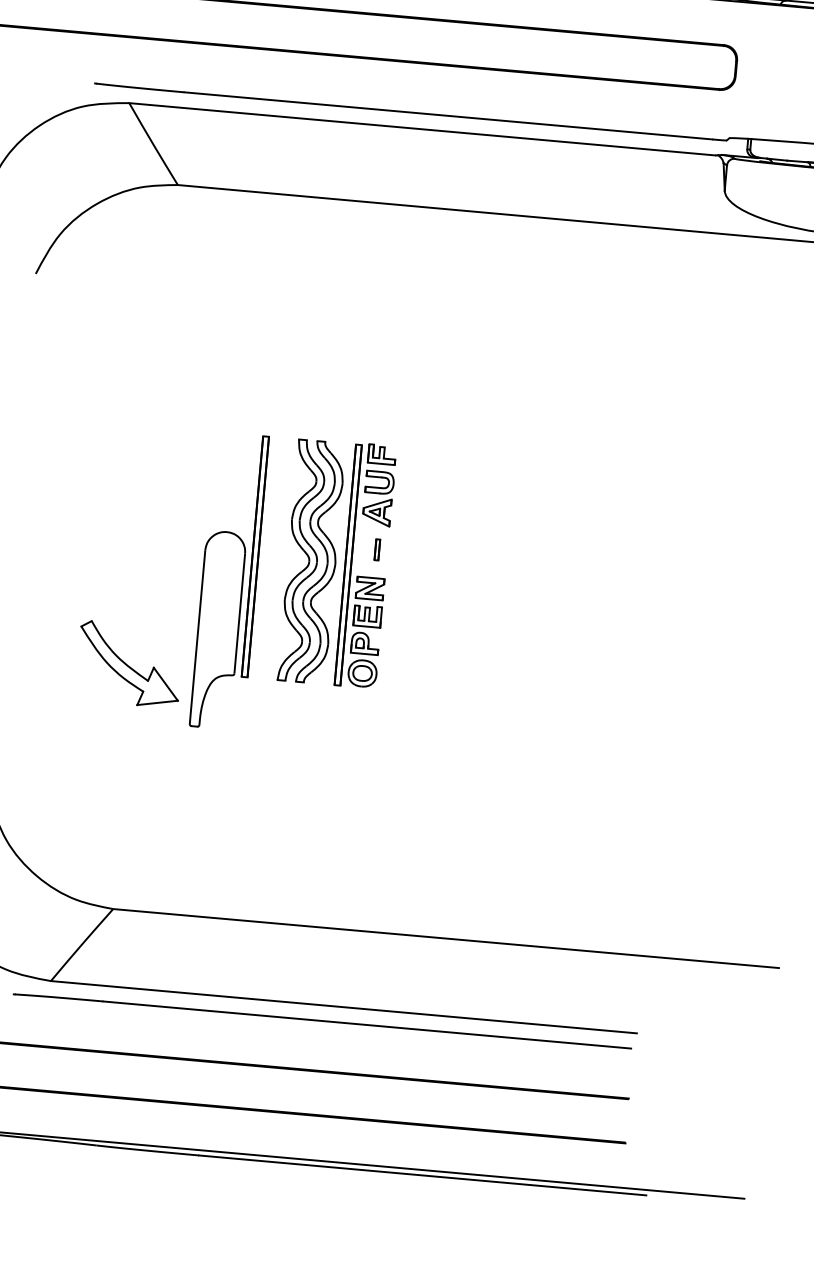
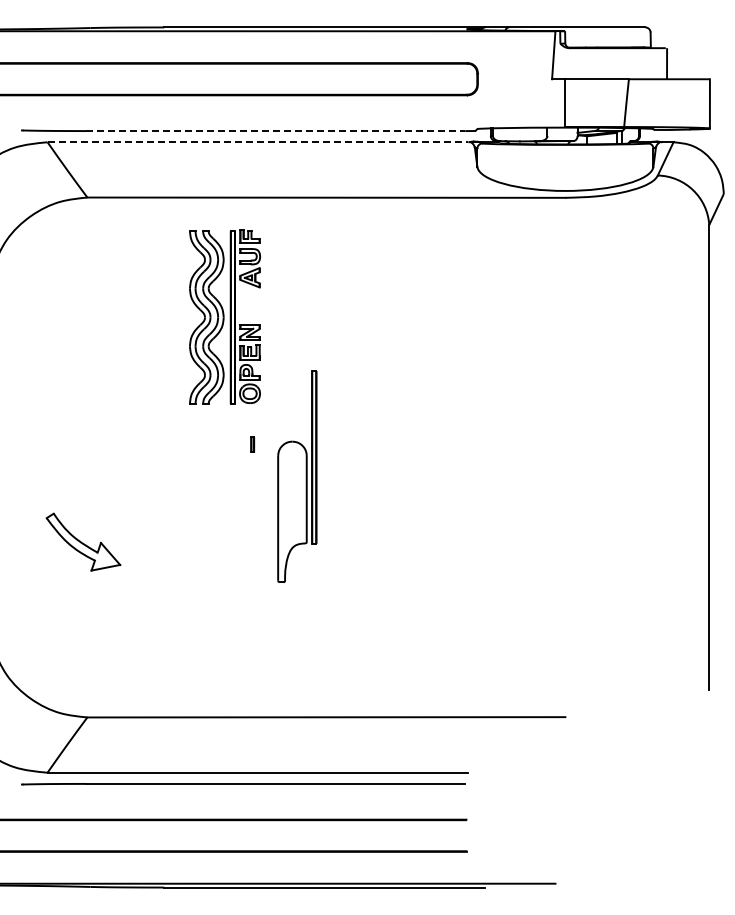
line: (449, 116) -> (276, 131), solid -> dashed
line: (422, 129) -> (258, 142), solid -> dashed
part: (336, 562) -> (224, 316), moved
part: (229, 581) -> (297, 476), moved

